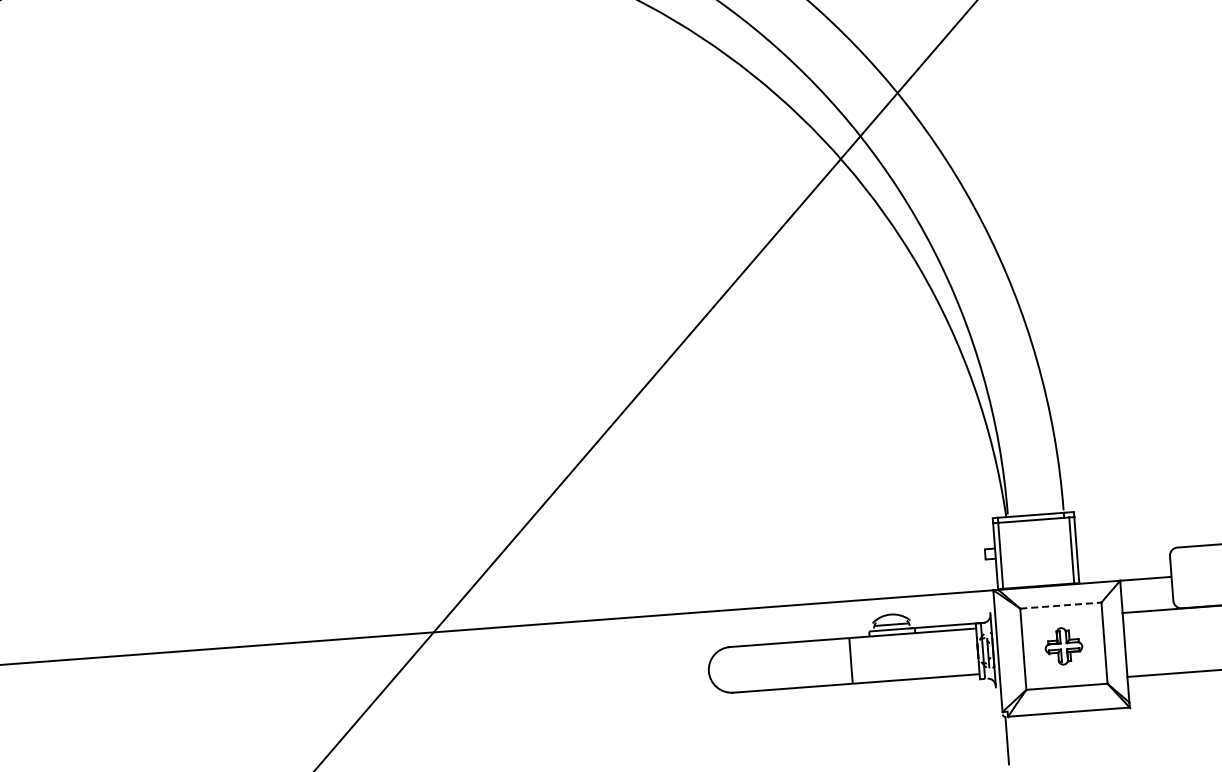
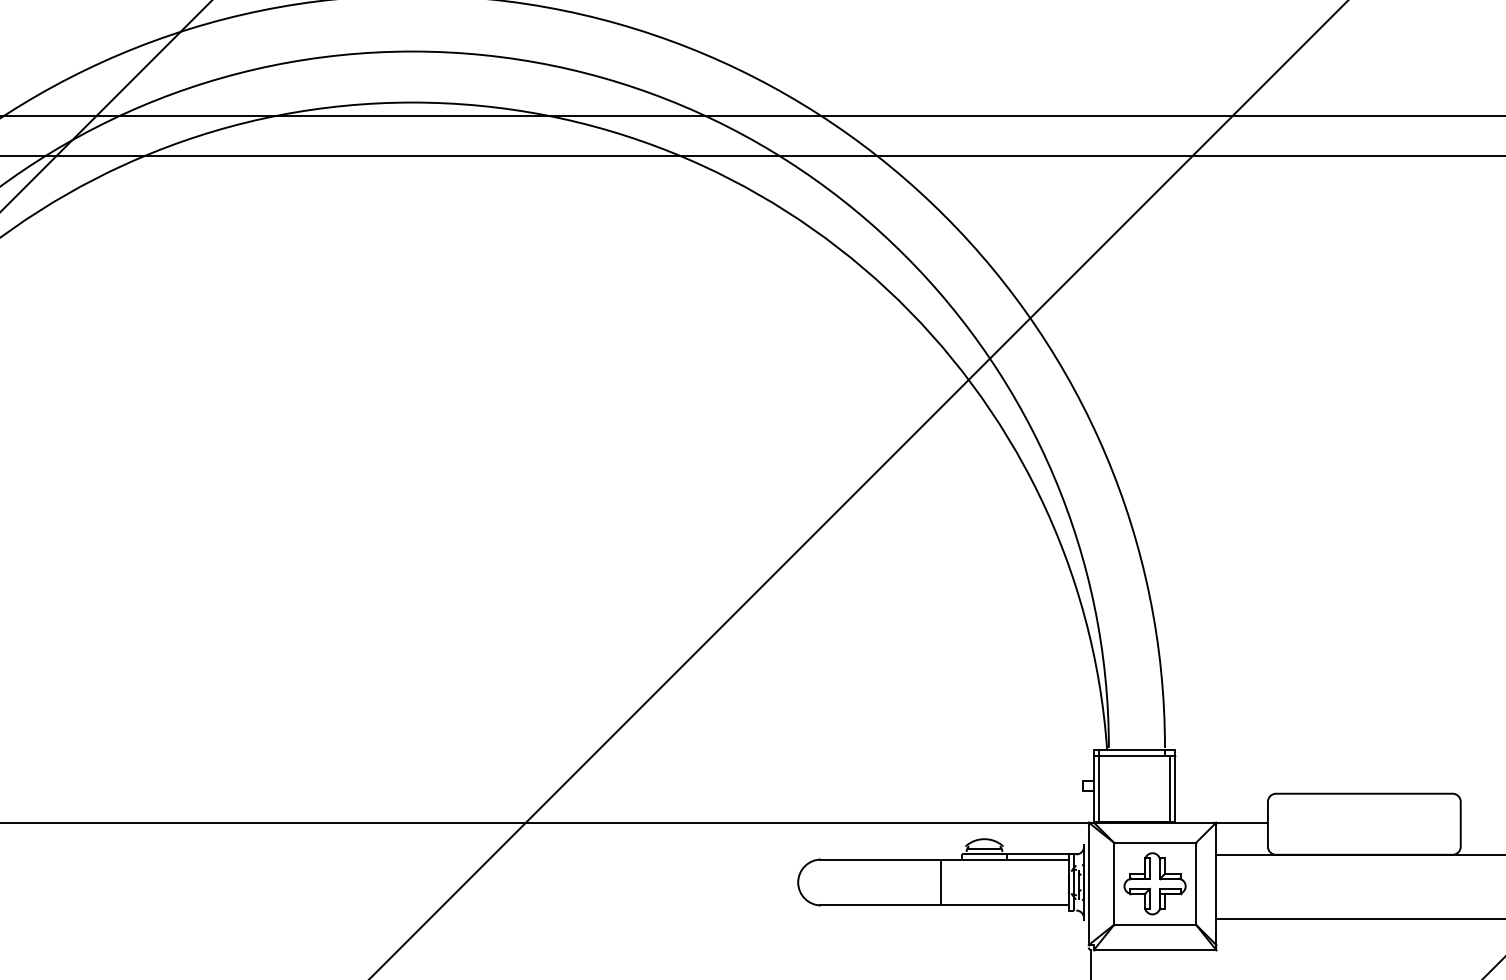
line: (1061, 606) -> (1155, 843), dashed -> solid
part: (1063, 645) -> (1154, 883), size x1.67

